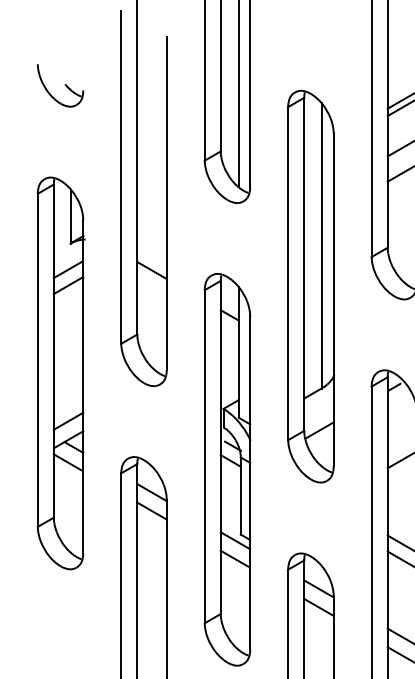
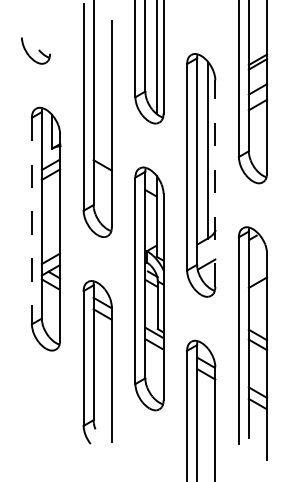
part: (59, 85) -> (35, 50), moved
line: (333, 299) -> (215, 183), solid -> dashed
line: (37, 361) -> (31, 221), solid -> dashed

